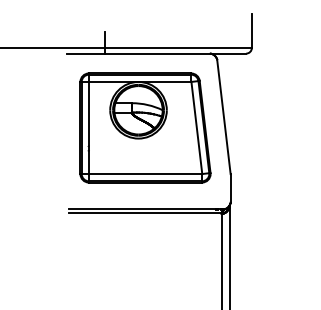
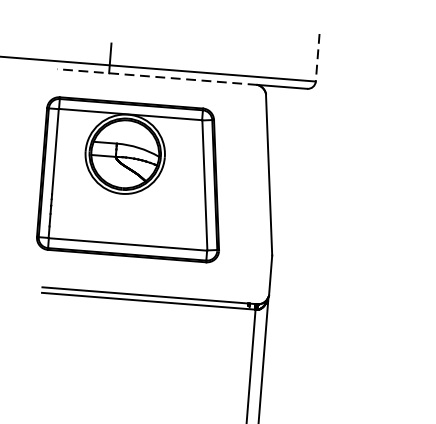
line: (251, 31) -> (317, 58), solid -> dashed
line: (138, 53) -> (156, 76), solid -> dashed
part: (145, 127) -> (133, 179), moved

